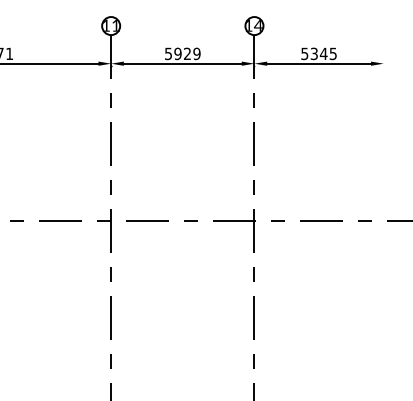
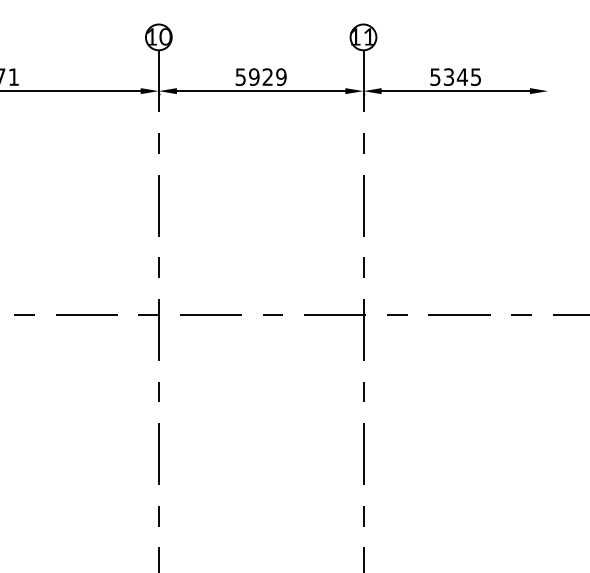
text: (115, 25) -> (165, 36), 11 -> 10
text: (257, 25) -> (367, 36), 14 -> 11

